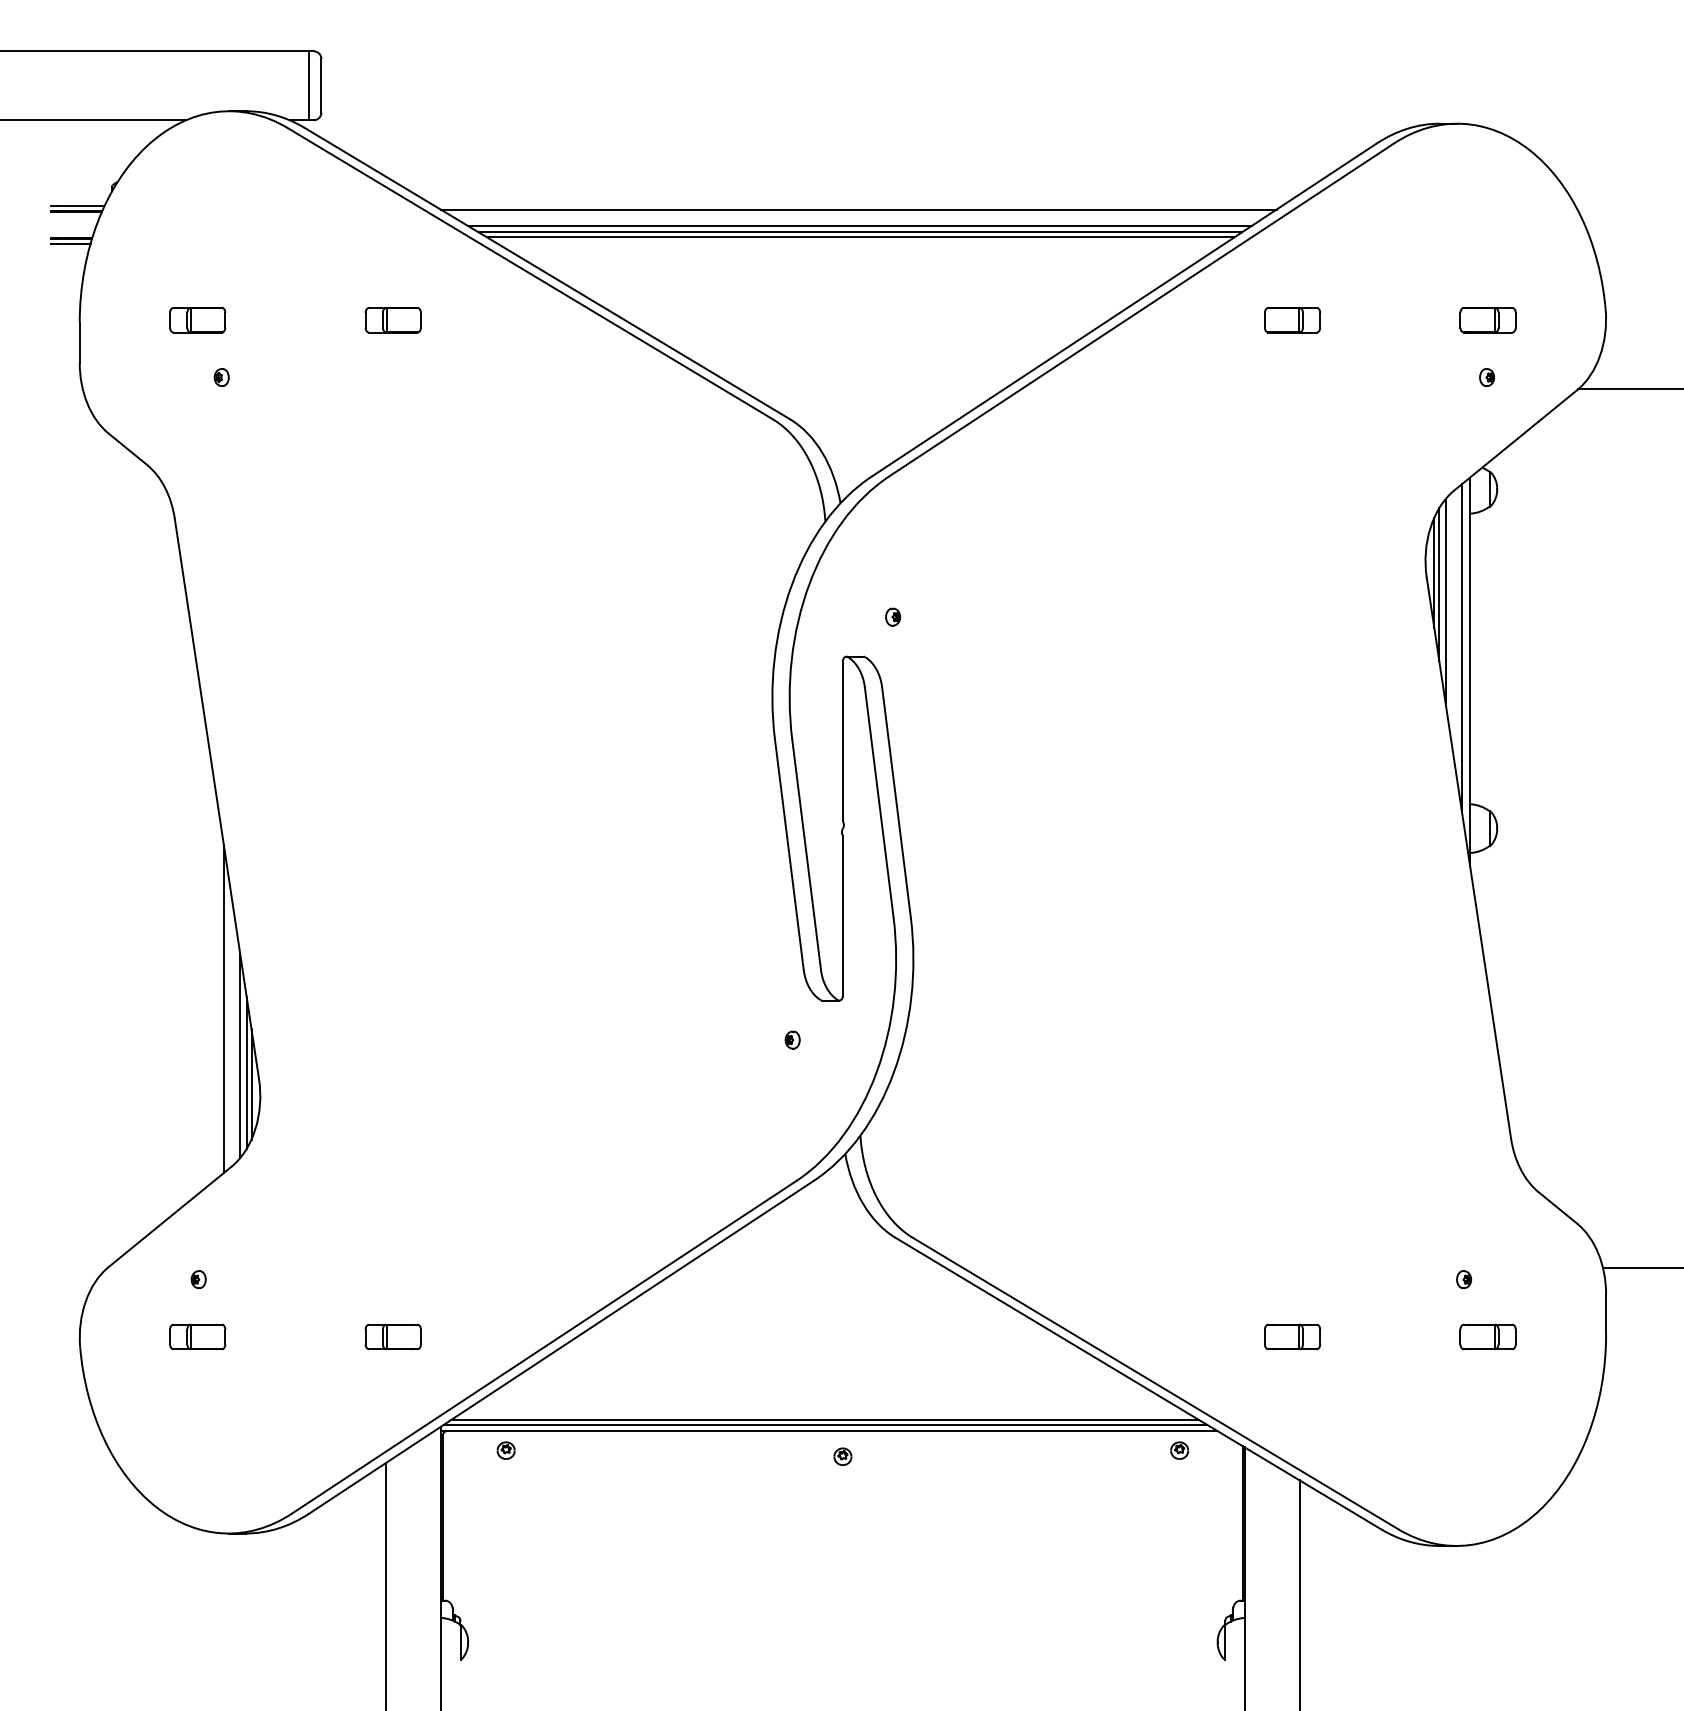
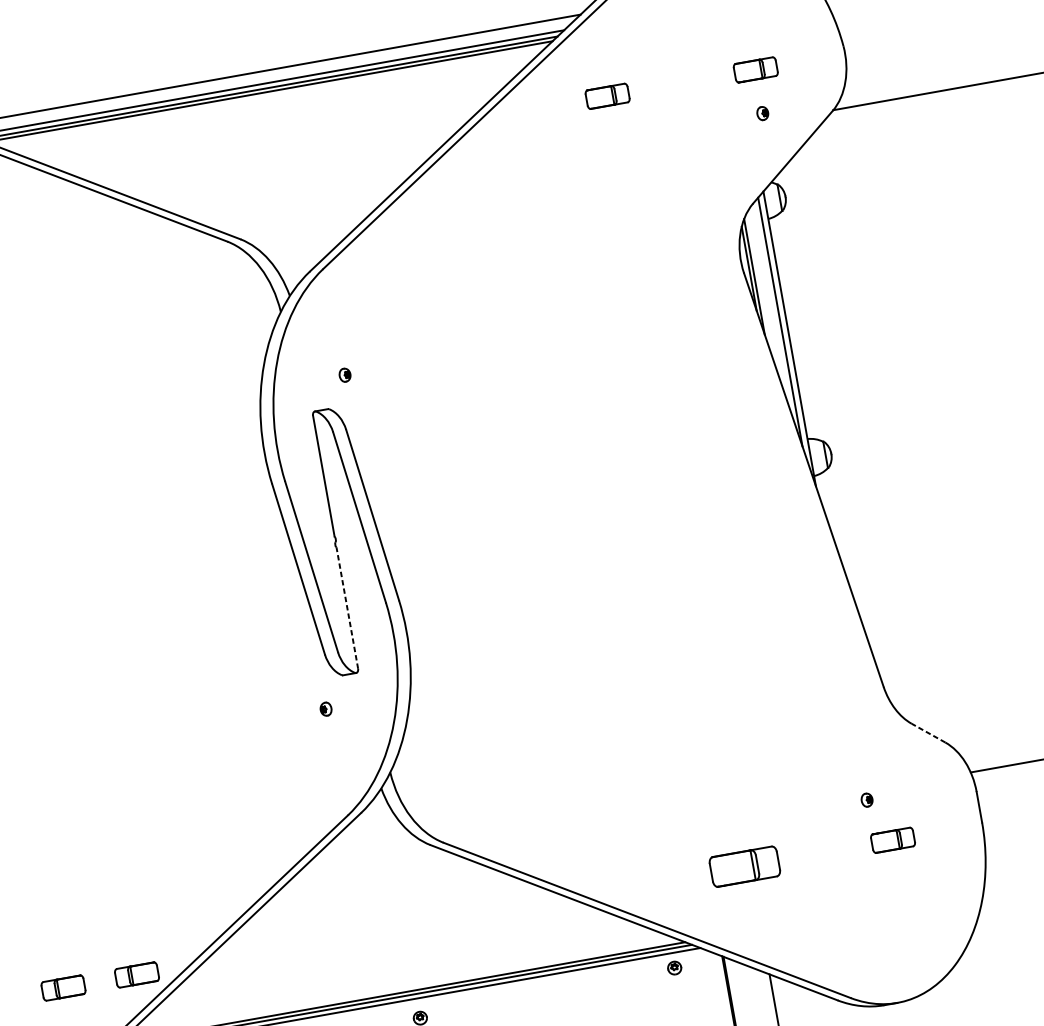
line: (1445, 601) -> (761, 288), removed
line: (842, 915) -> (347, 608), solid -> dashed
line: (1557, 1207) -> (928, 732), solid -> dashed
part: (489, 1336) -> (136, 974), added
part: (1292, 1336) -> (744, 866), size x1.6

